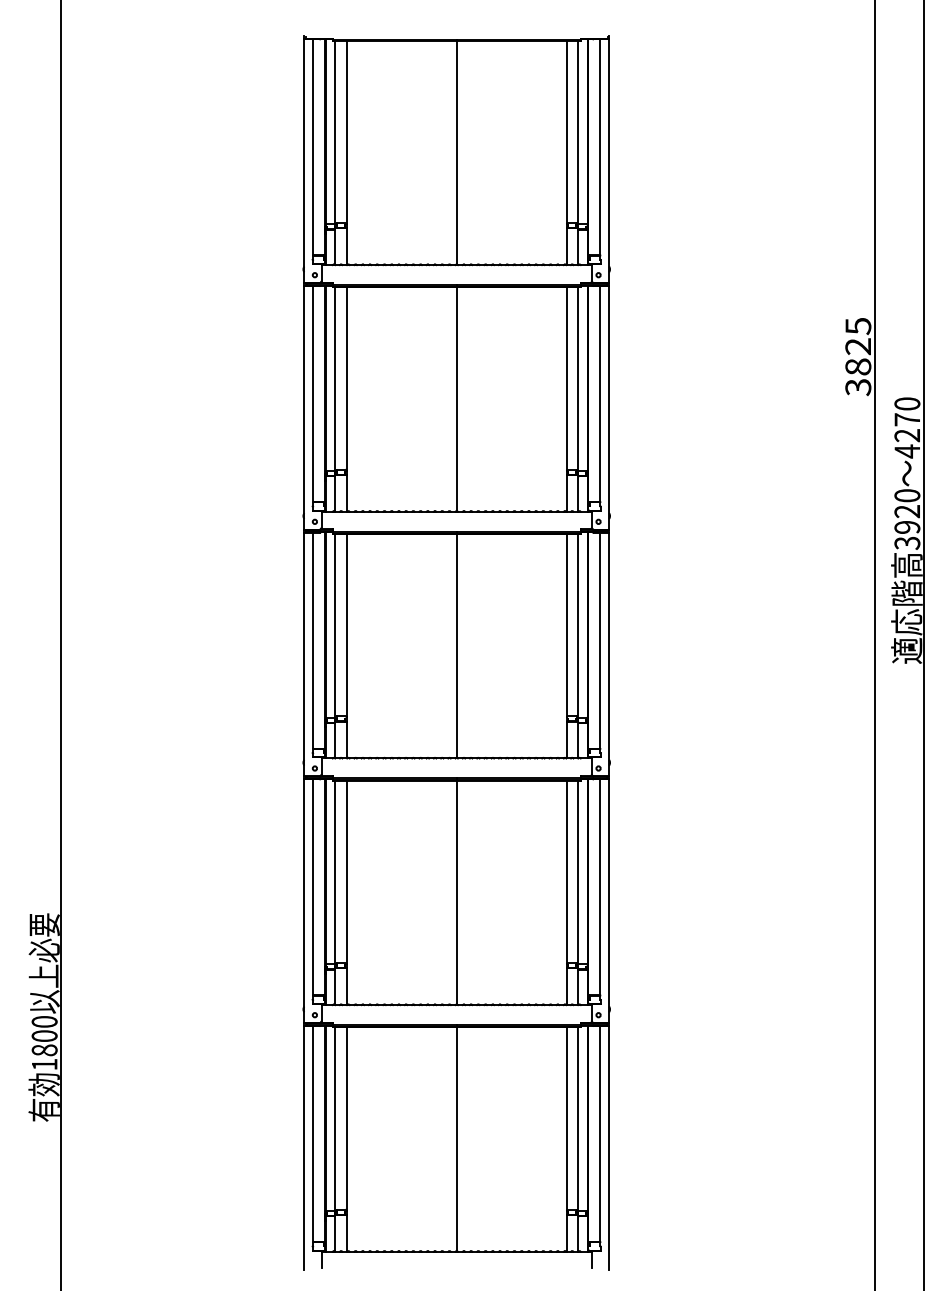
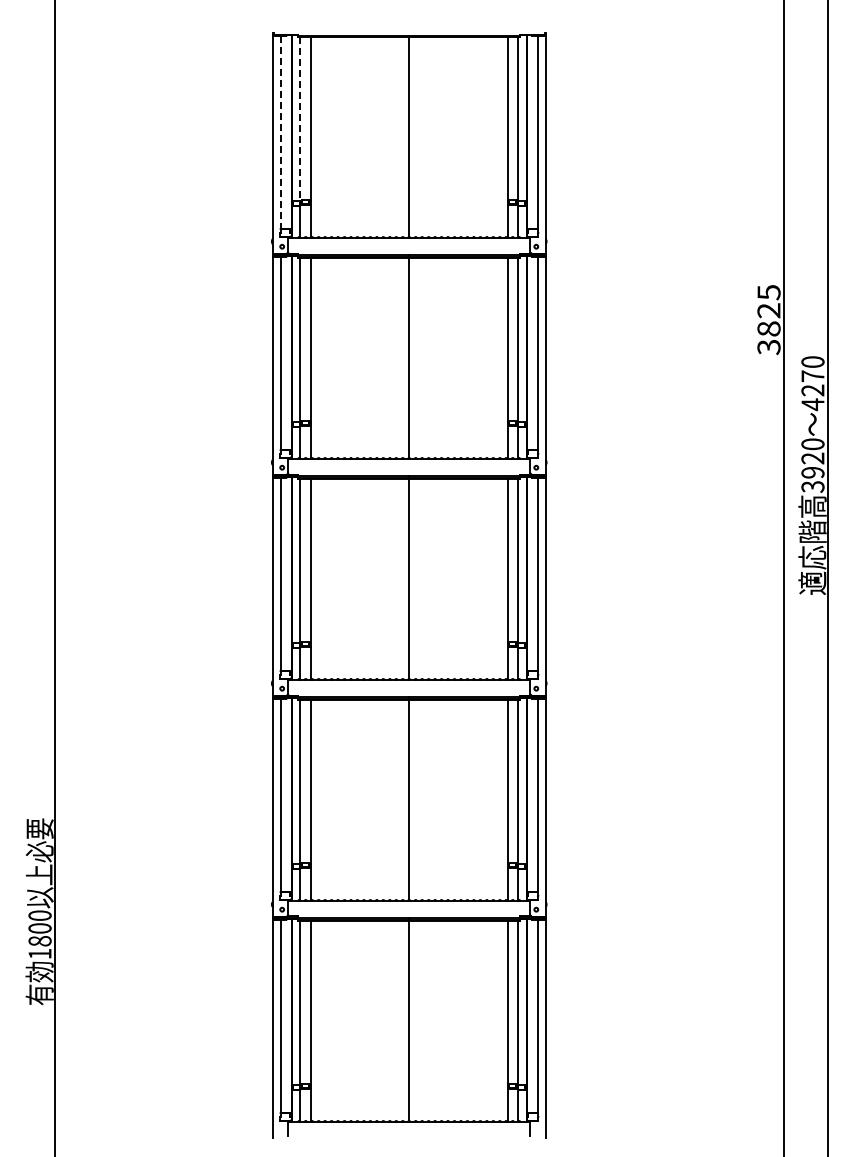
line: (335, 133) -> (300, 119), solid -> dashed
line: (313, 147) -> (280, 132), solid -> dashed

